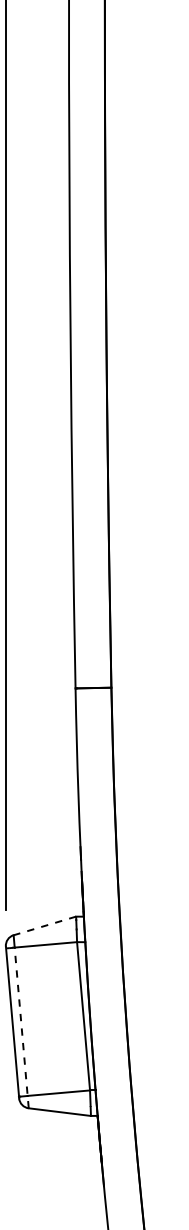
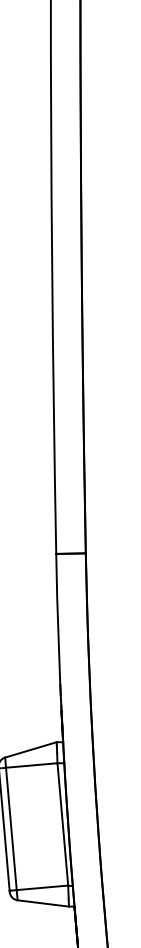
line: (44, 925) -> (30, 749), dashed -> solid
line: (21, 1027) -> (11, 833), dashed -> solid

